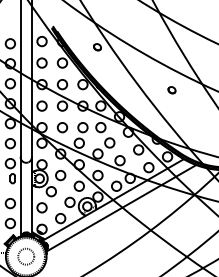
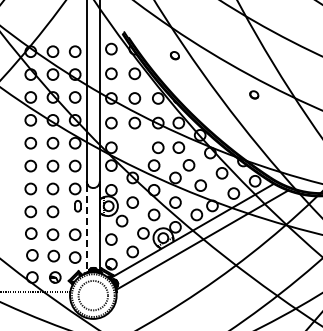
part: (172, 89) -> (254, 94), moved
circle: (62, 127) -> (134, 147), removed
line: (20, 198) -> (86, 229), solid -> dashed
circle: (26, 256) -> (93, 295), size x1.6

